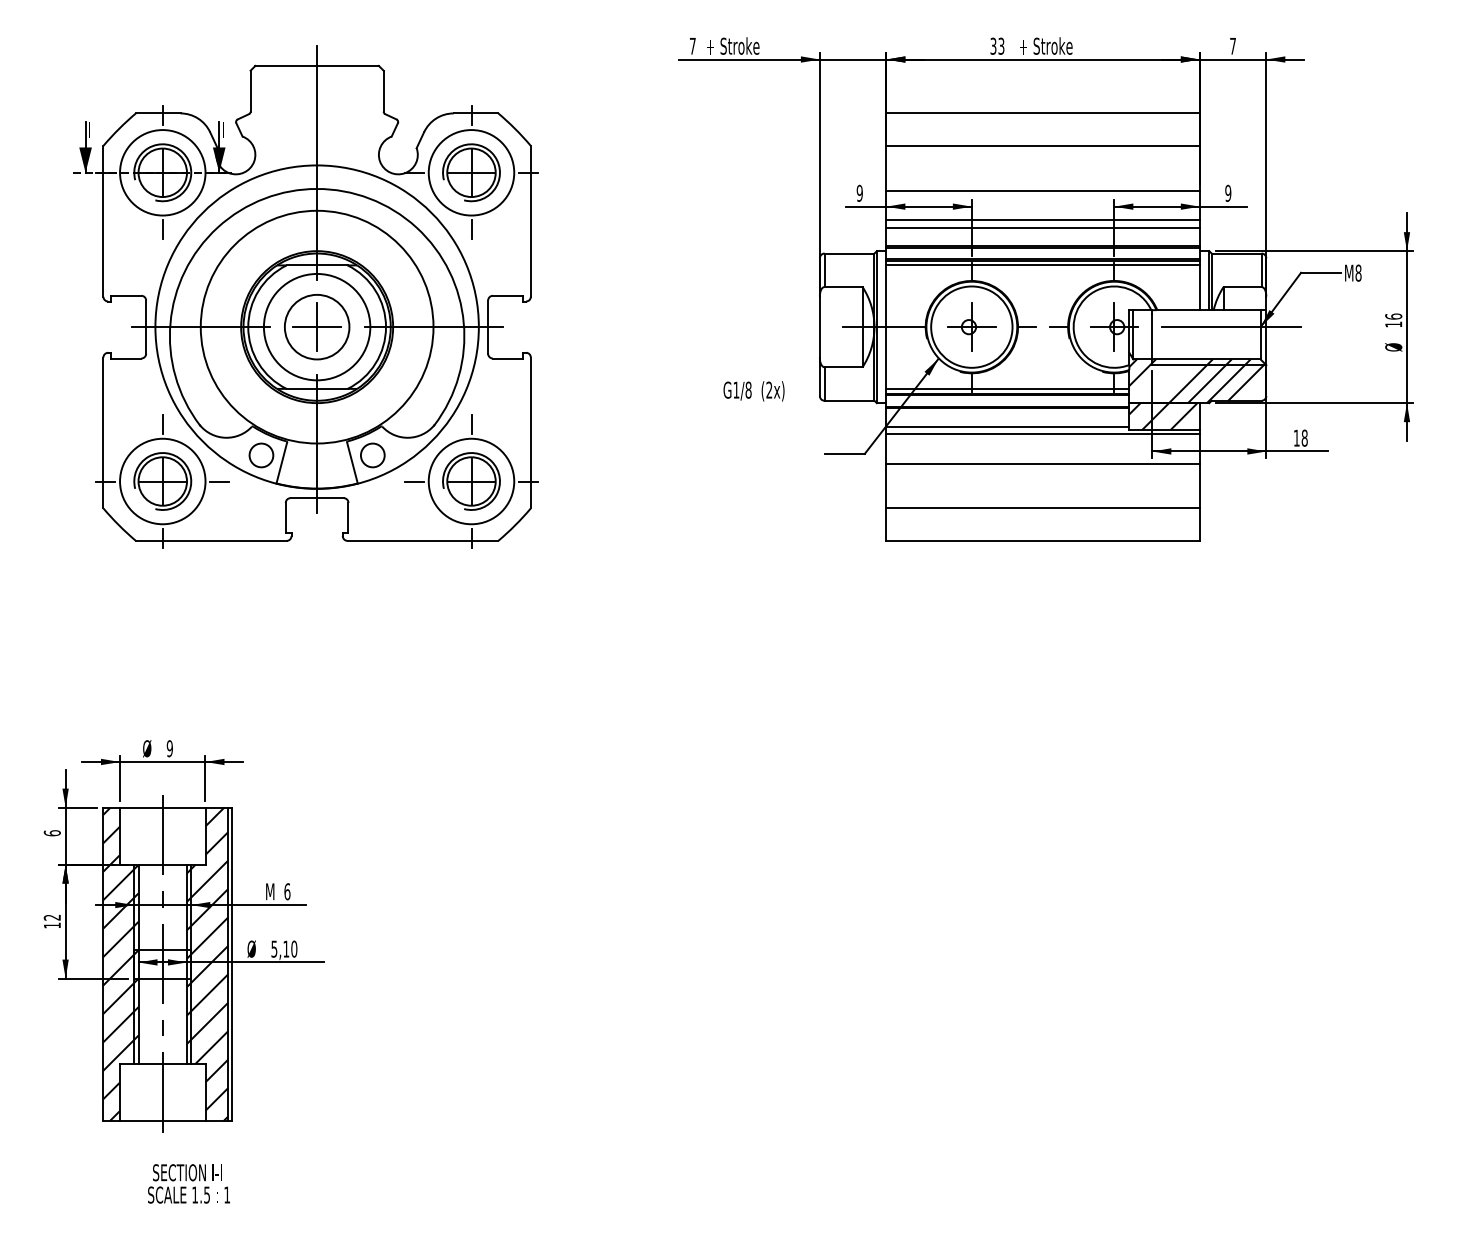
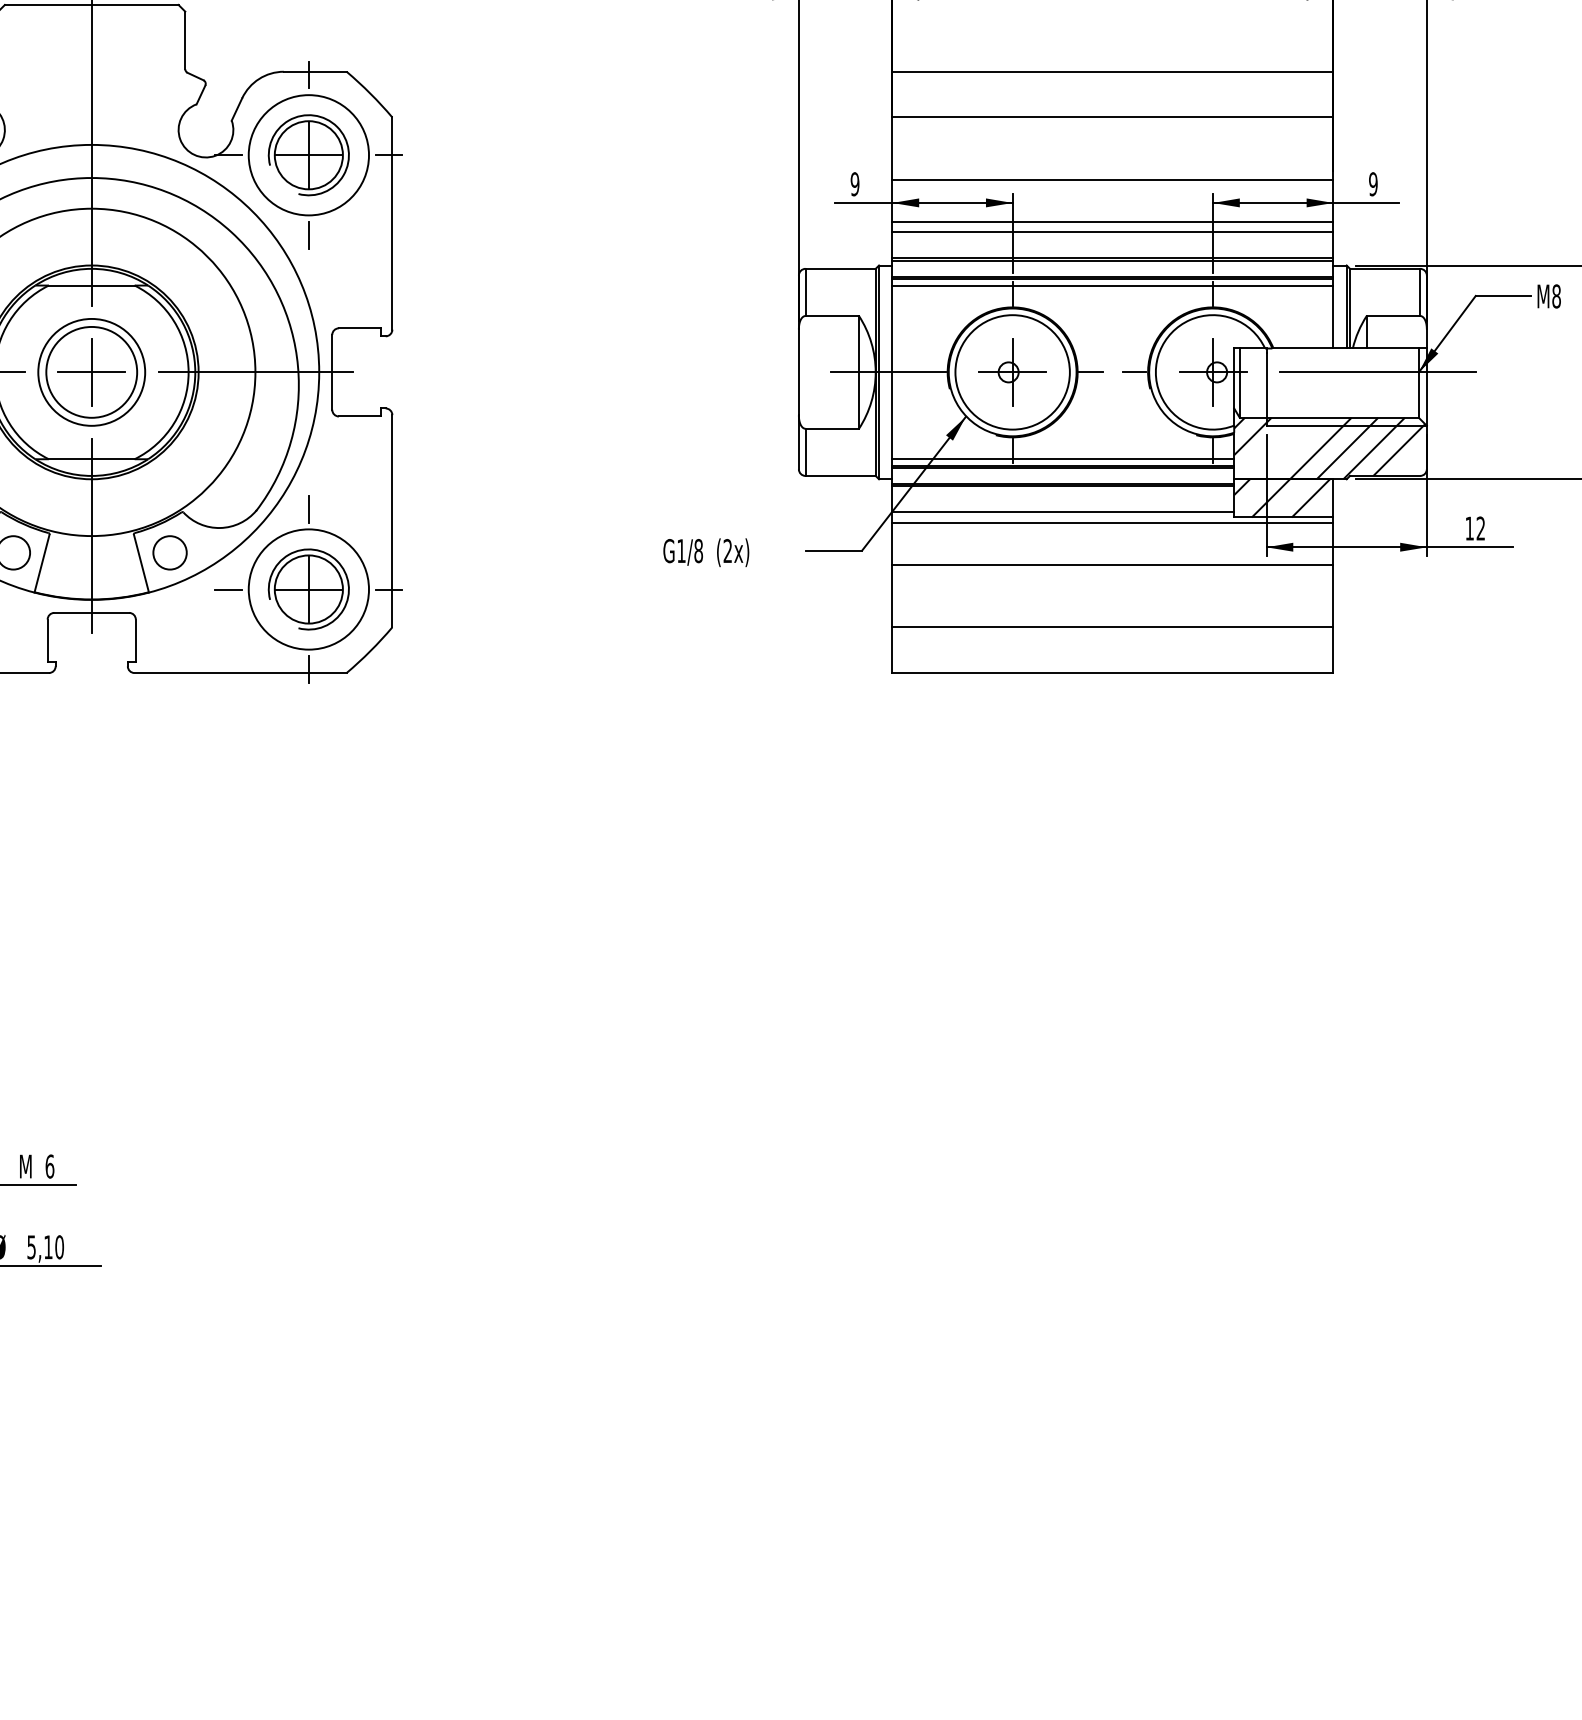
circle: (317, 327) -> (92, 372), size x0.71
text: (753, 391) -> (705, 552), moved
text: (1304, 437) -> (1480, 527), 18 -> 12

